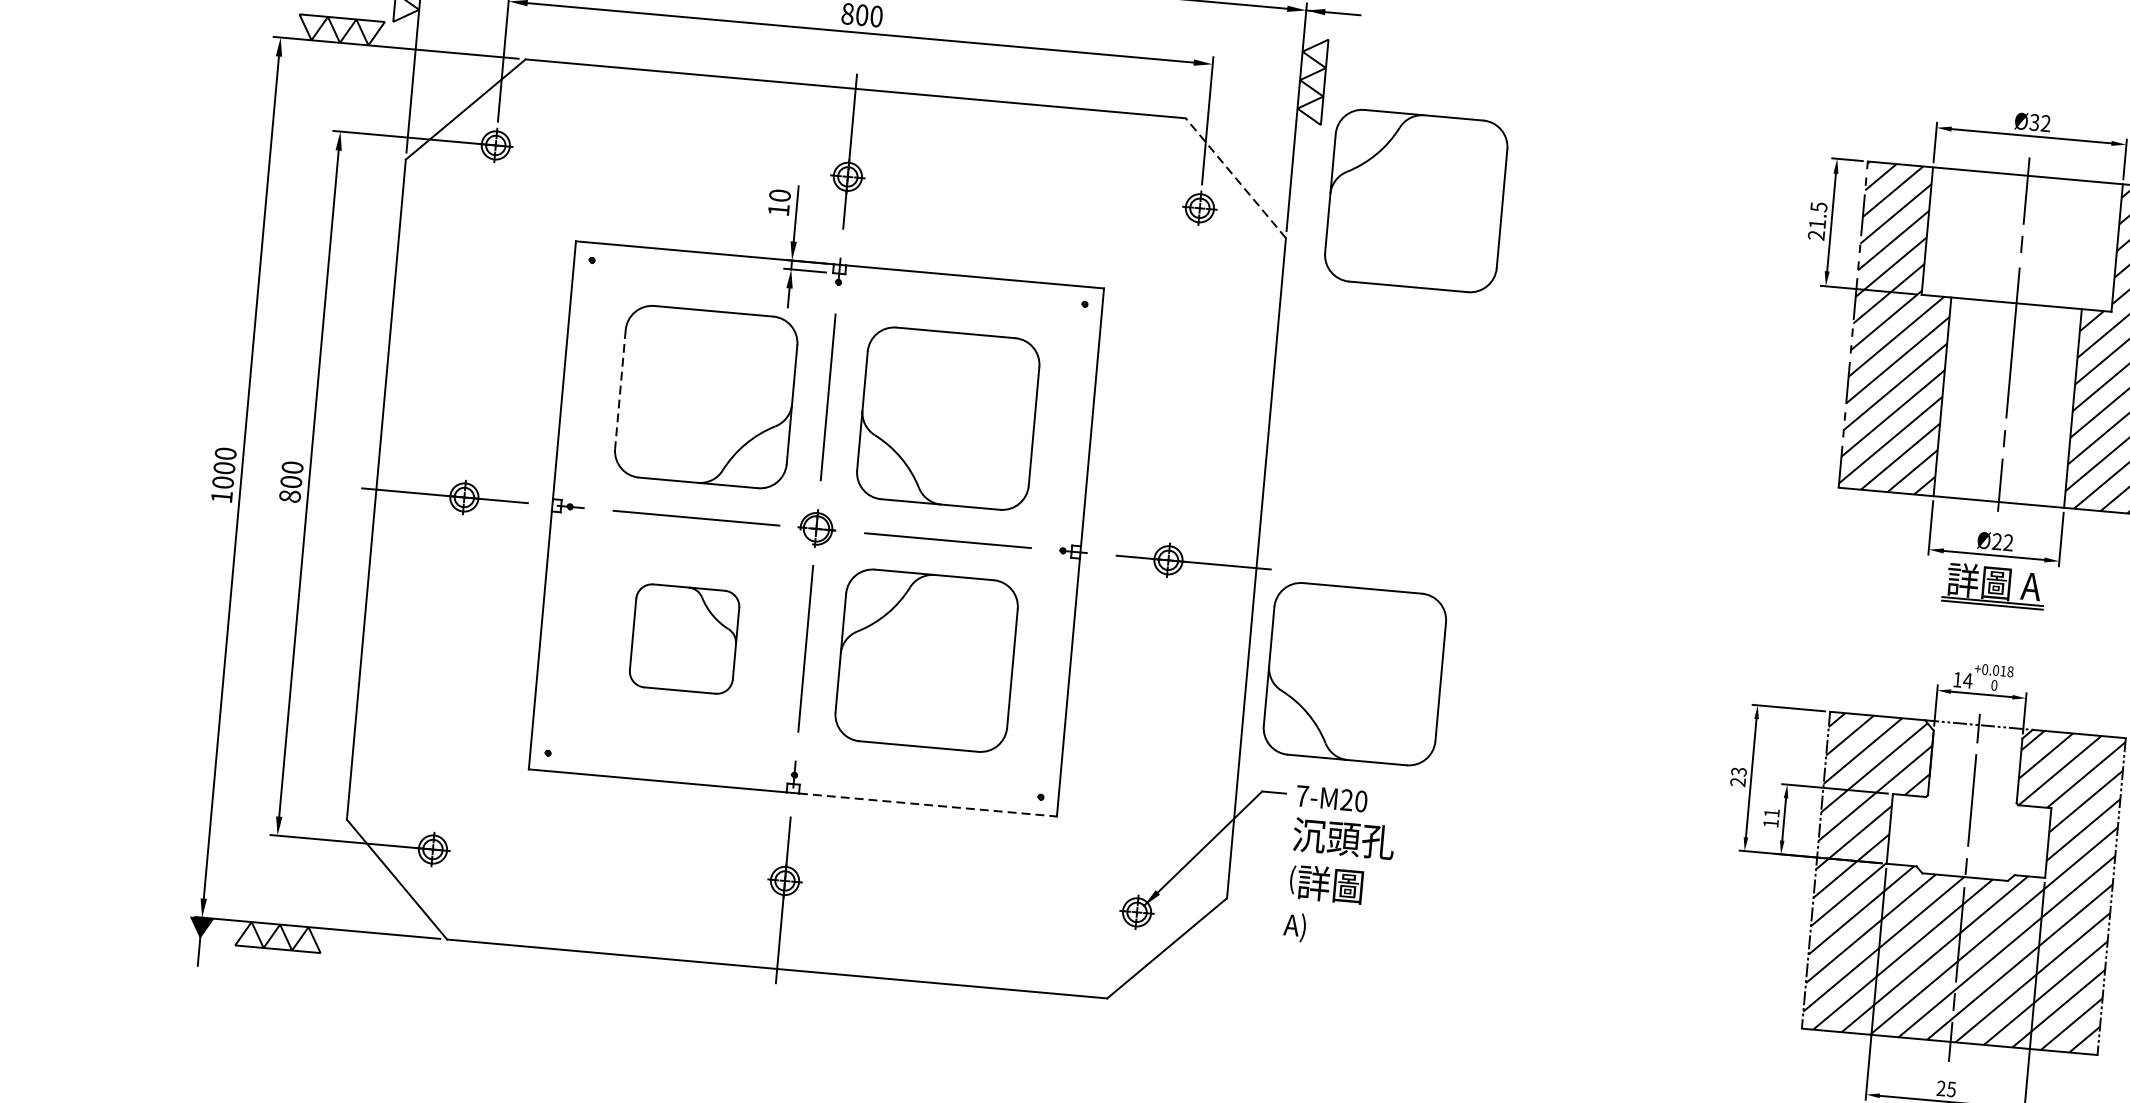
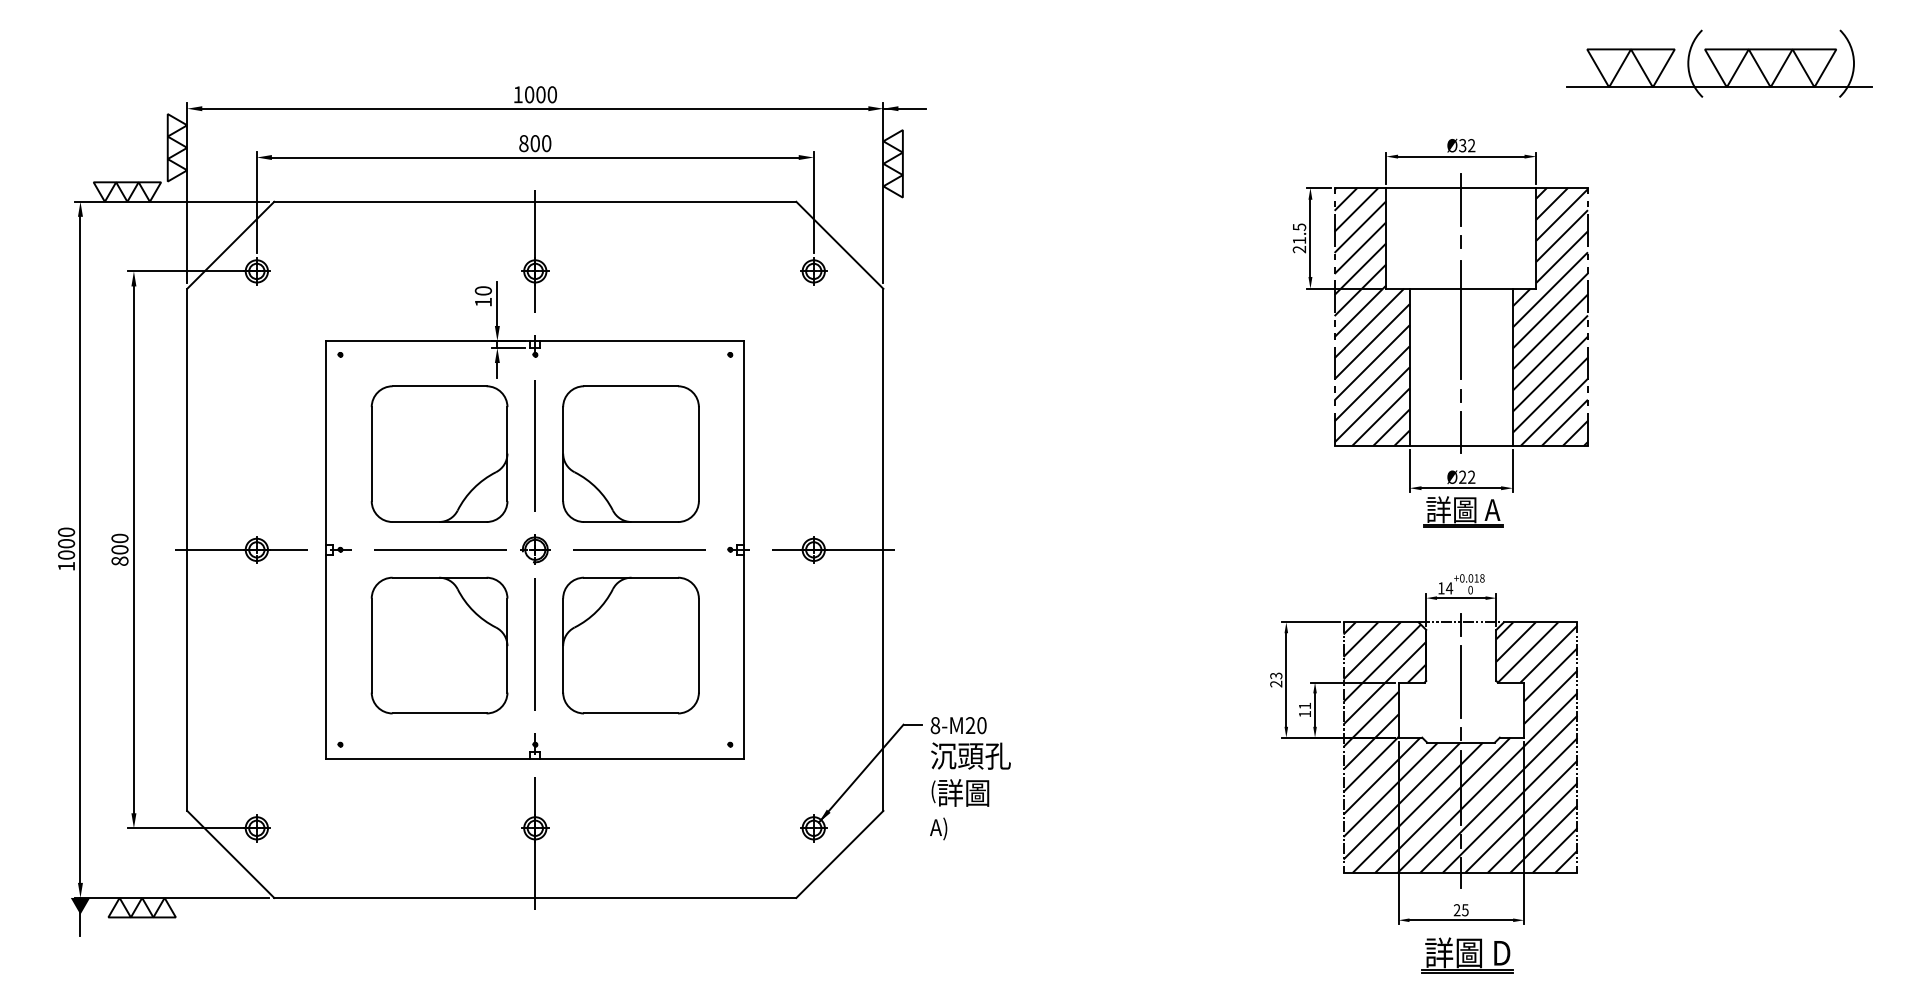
line: (1235, 178) -> (839, 245), dashed -> solid
part: (1415, 200) -> (982, 250), removed
line: (620, 389) -> (371, 454), dashed -> solid
part: (684, 638) -> (439, 645), size x1.67
part: (1354, 673) -> (967, 625), removed
text: (1302, 796) -> (935, 725), 7-M20 -> 8-M20
line: (928, 804) -> (642, 758), dashed -> solid

